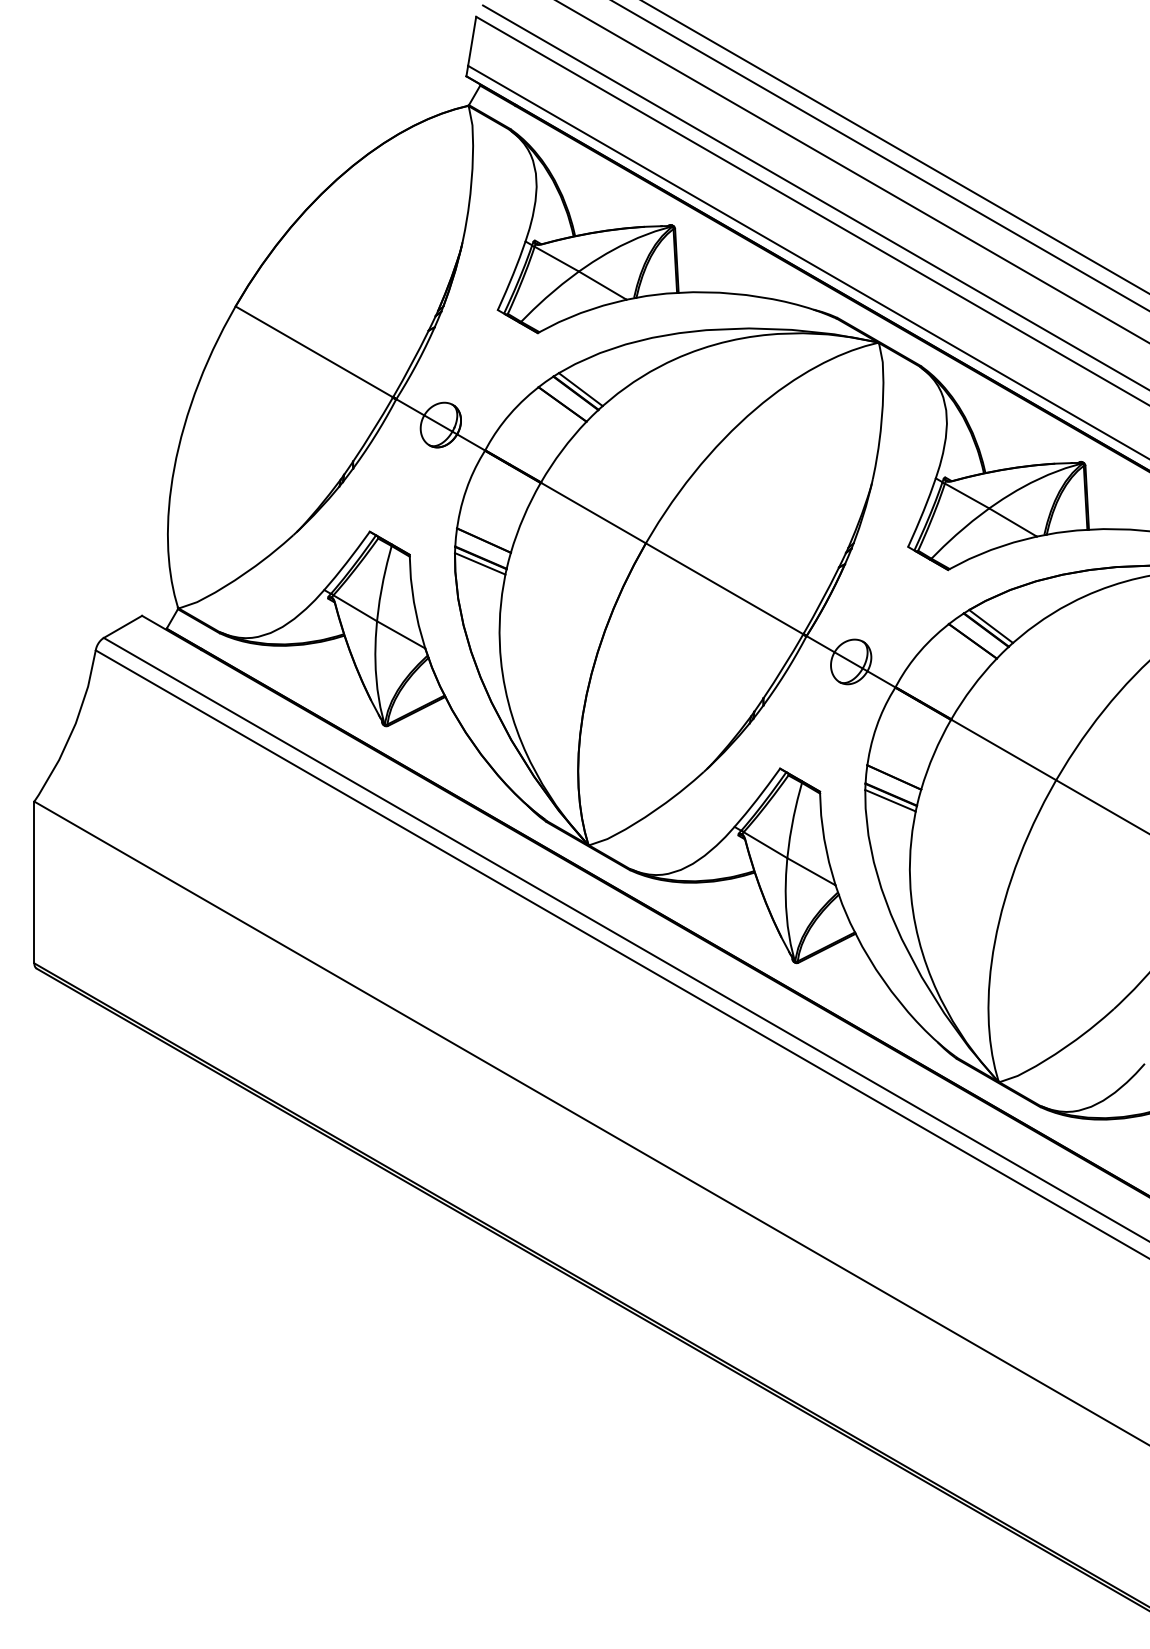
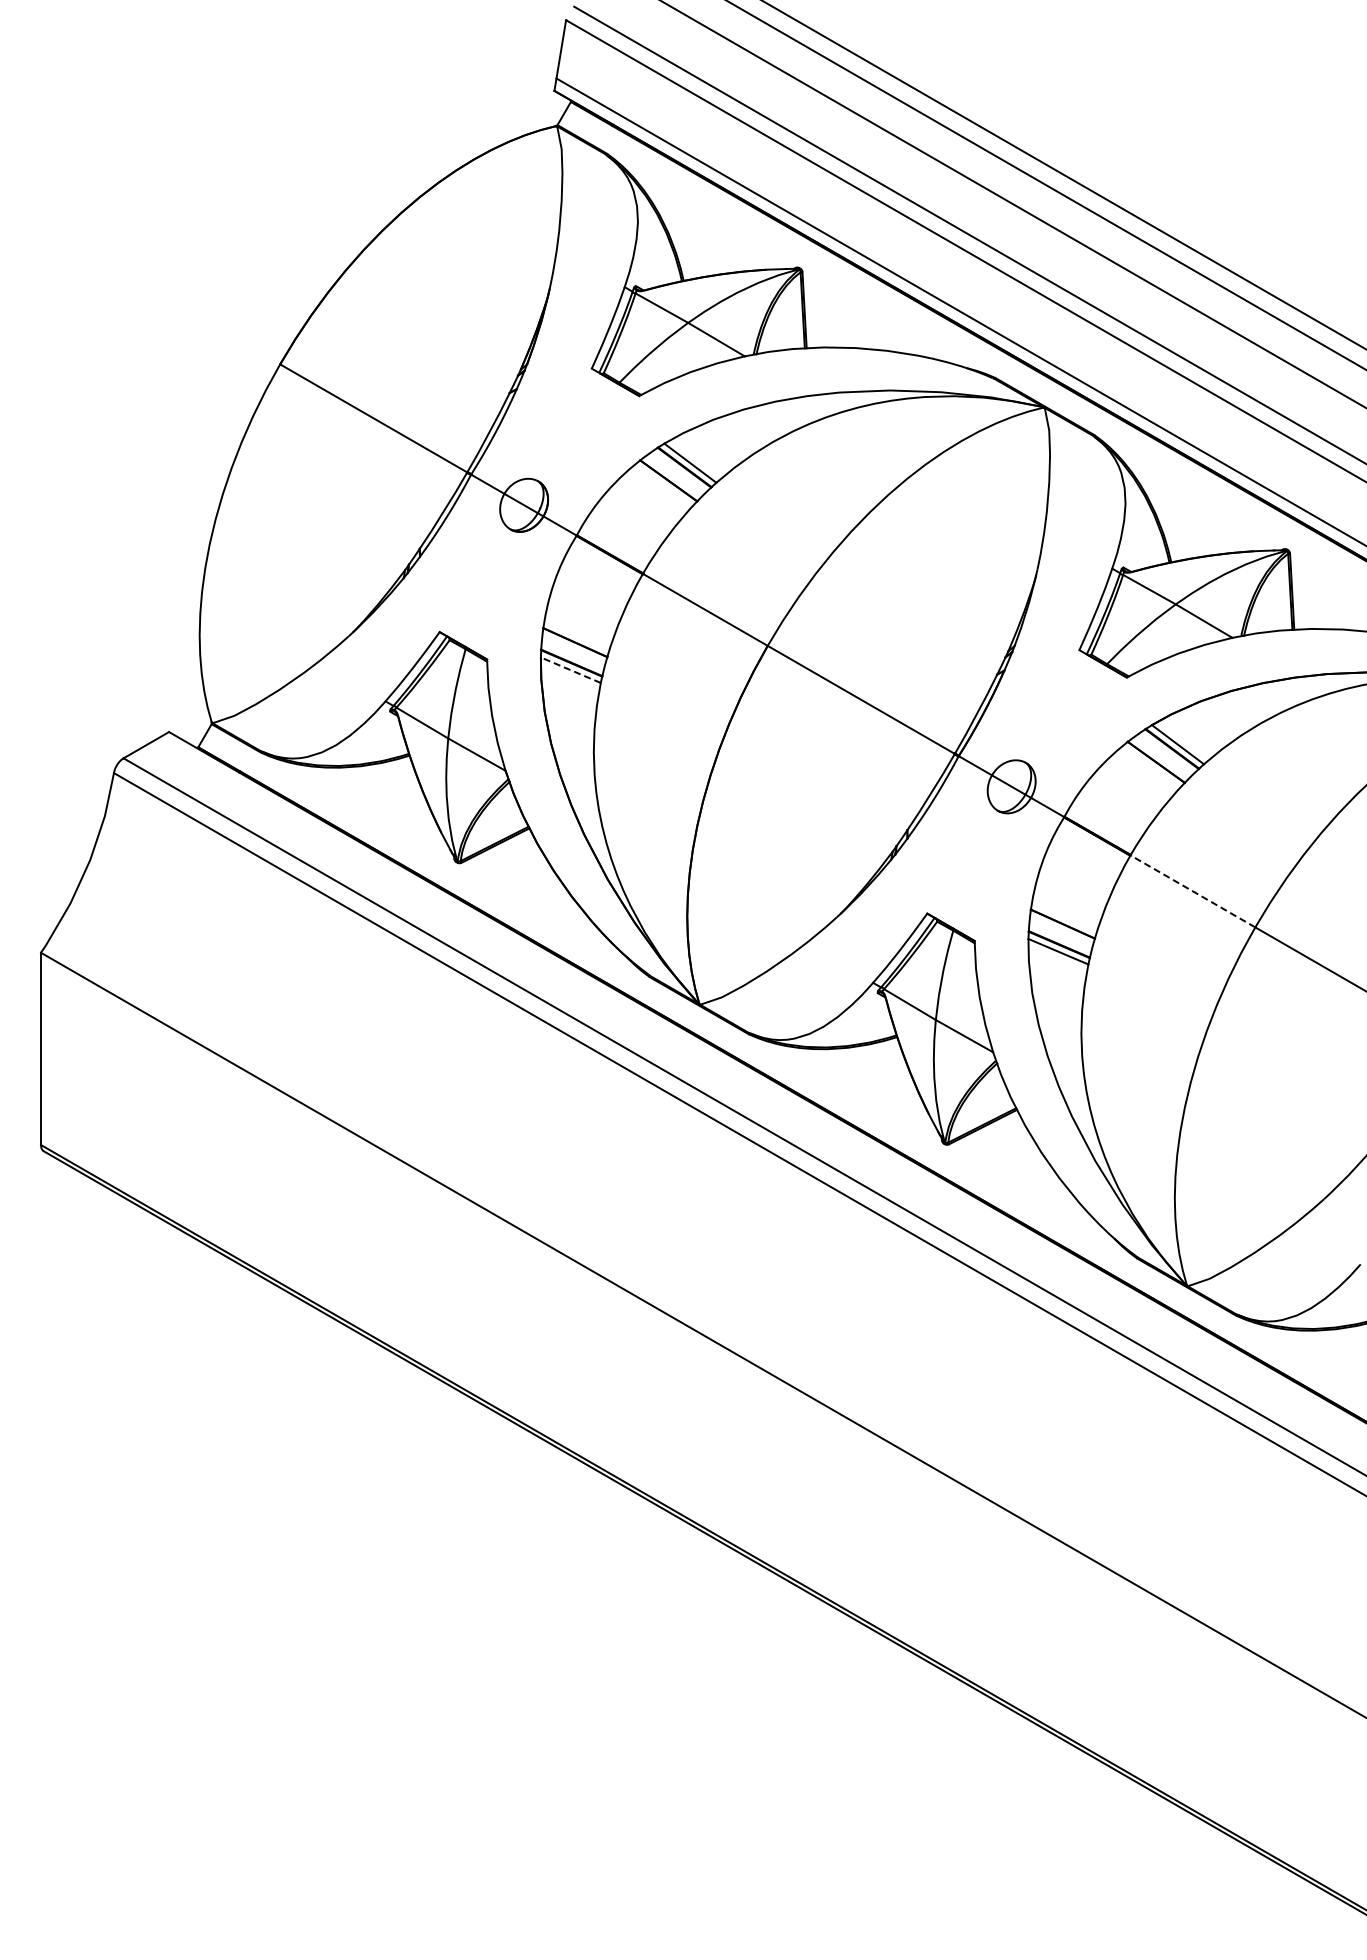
line: (479, 564) -> (570, 670), solid -> dashed
line: (1003, 750) -> (1192, 891), solid -> dashed

